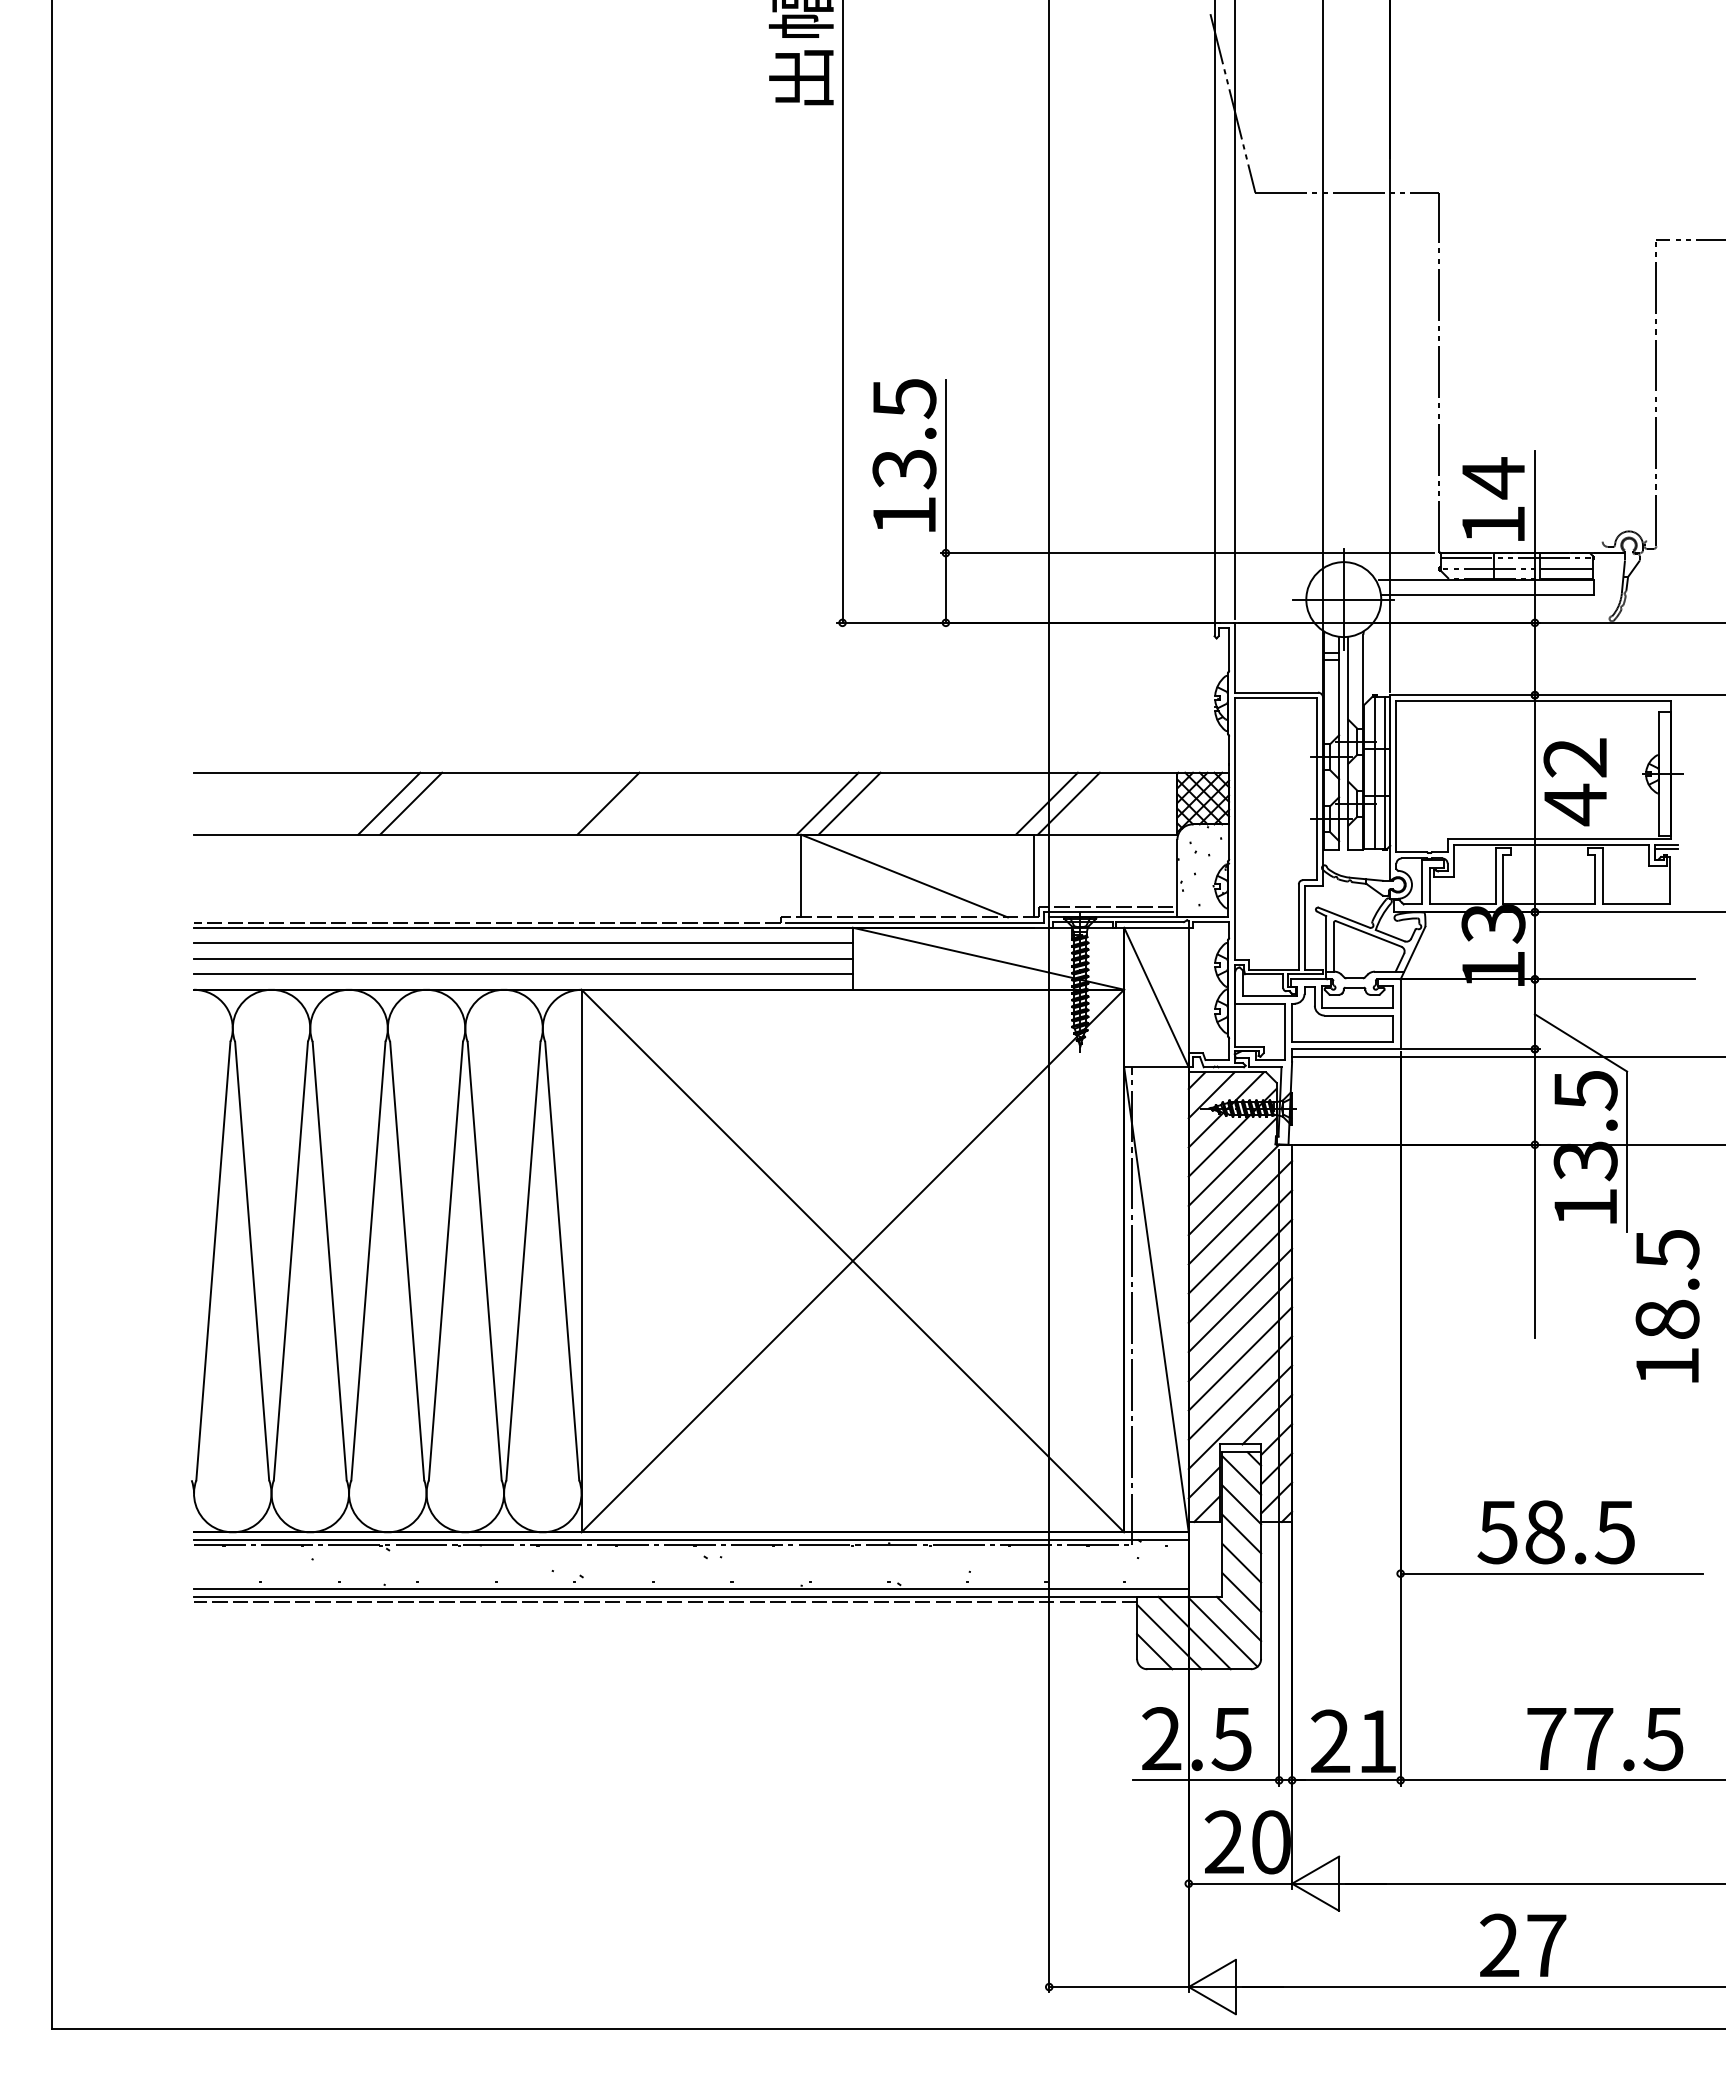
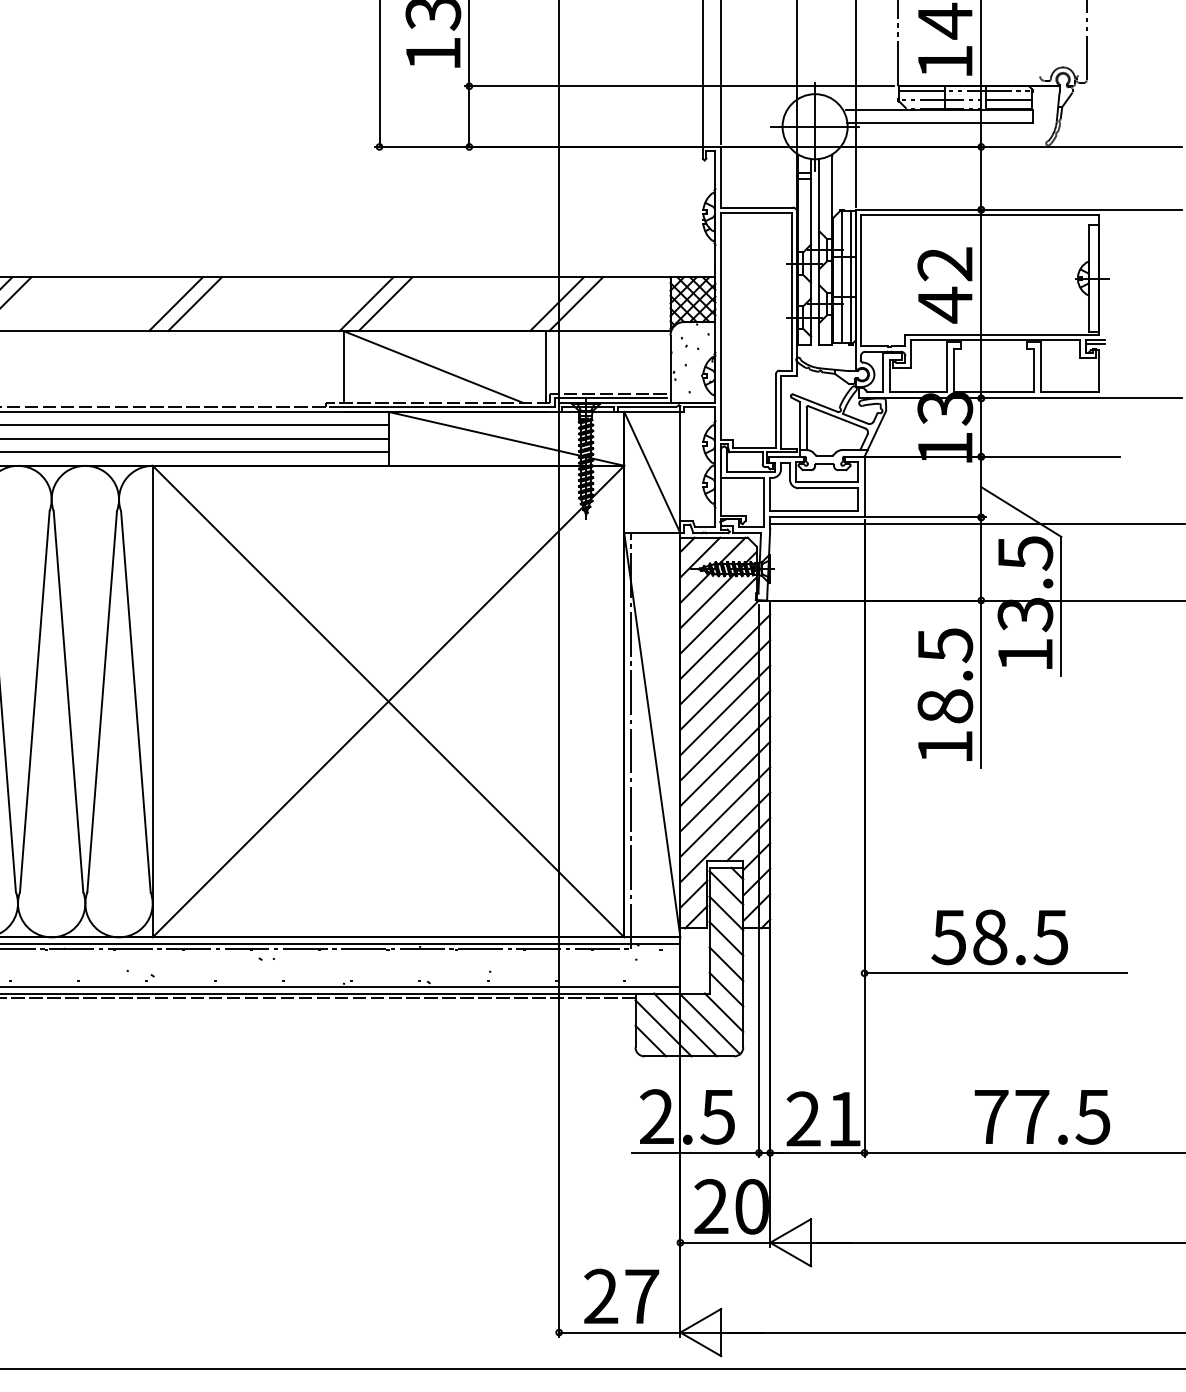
text: (1574, 782) -> (944, 285), moved
line: (630, 803) -> (195, 303), added
text: (1667, 1306) -> (945, 695), moved
text: (1523, 1944) -> (621, 1295), moved

